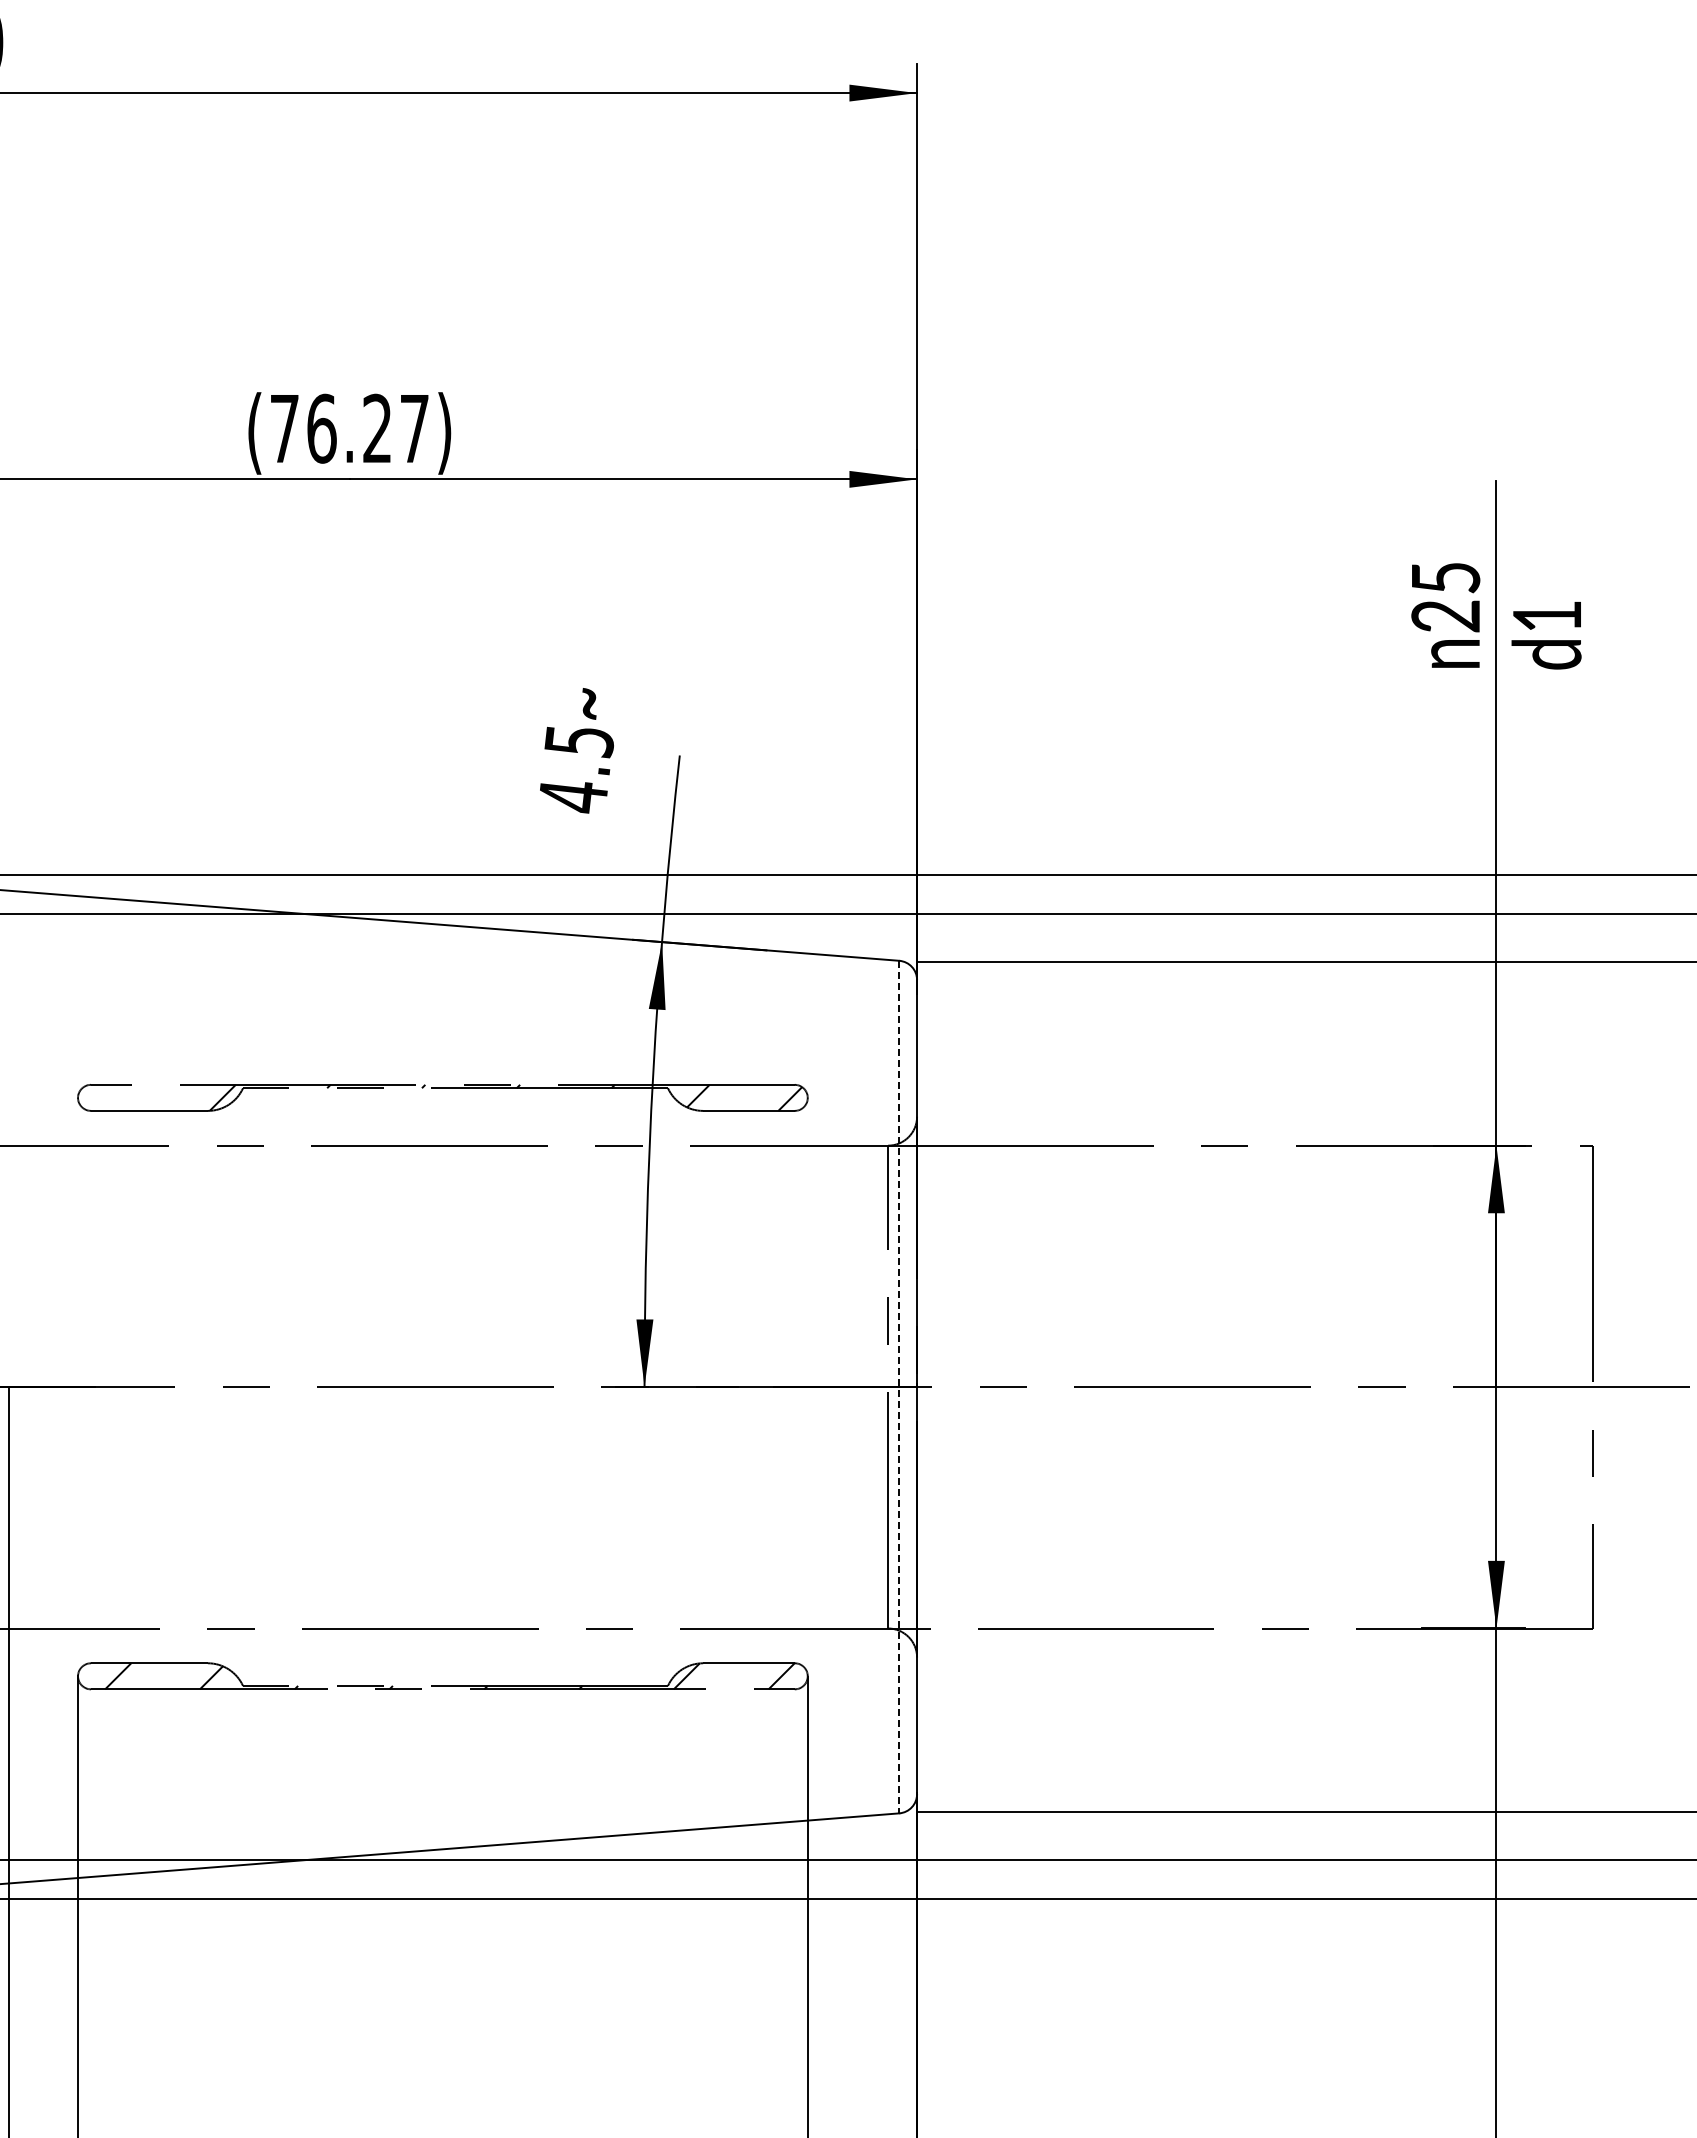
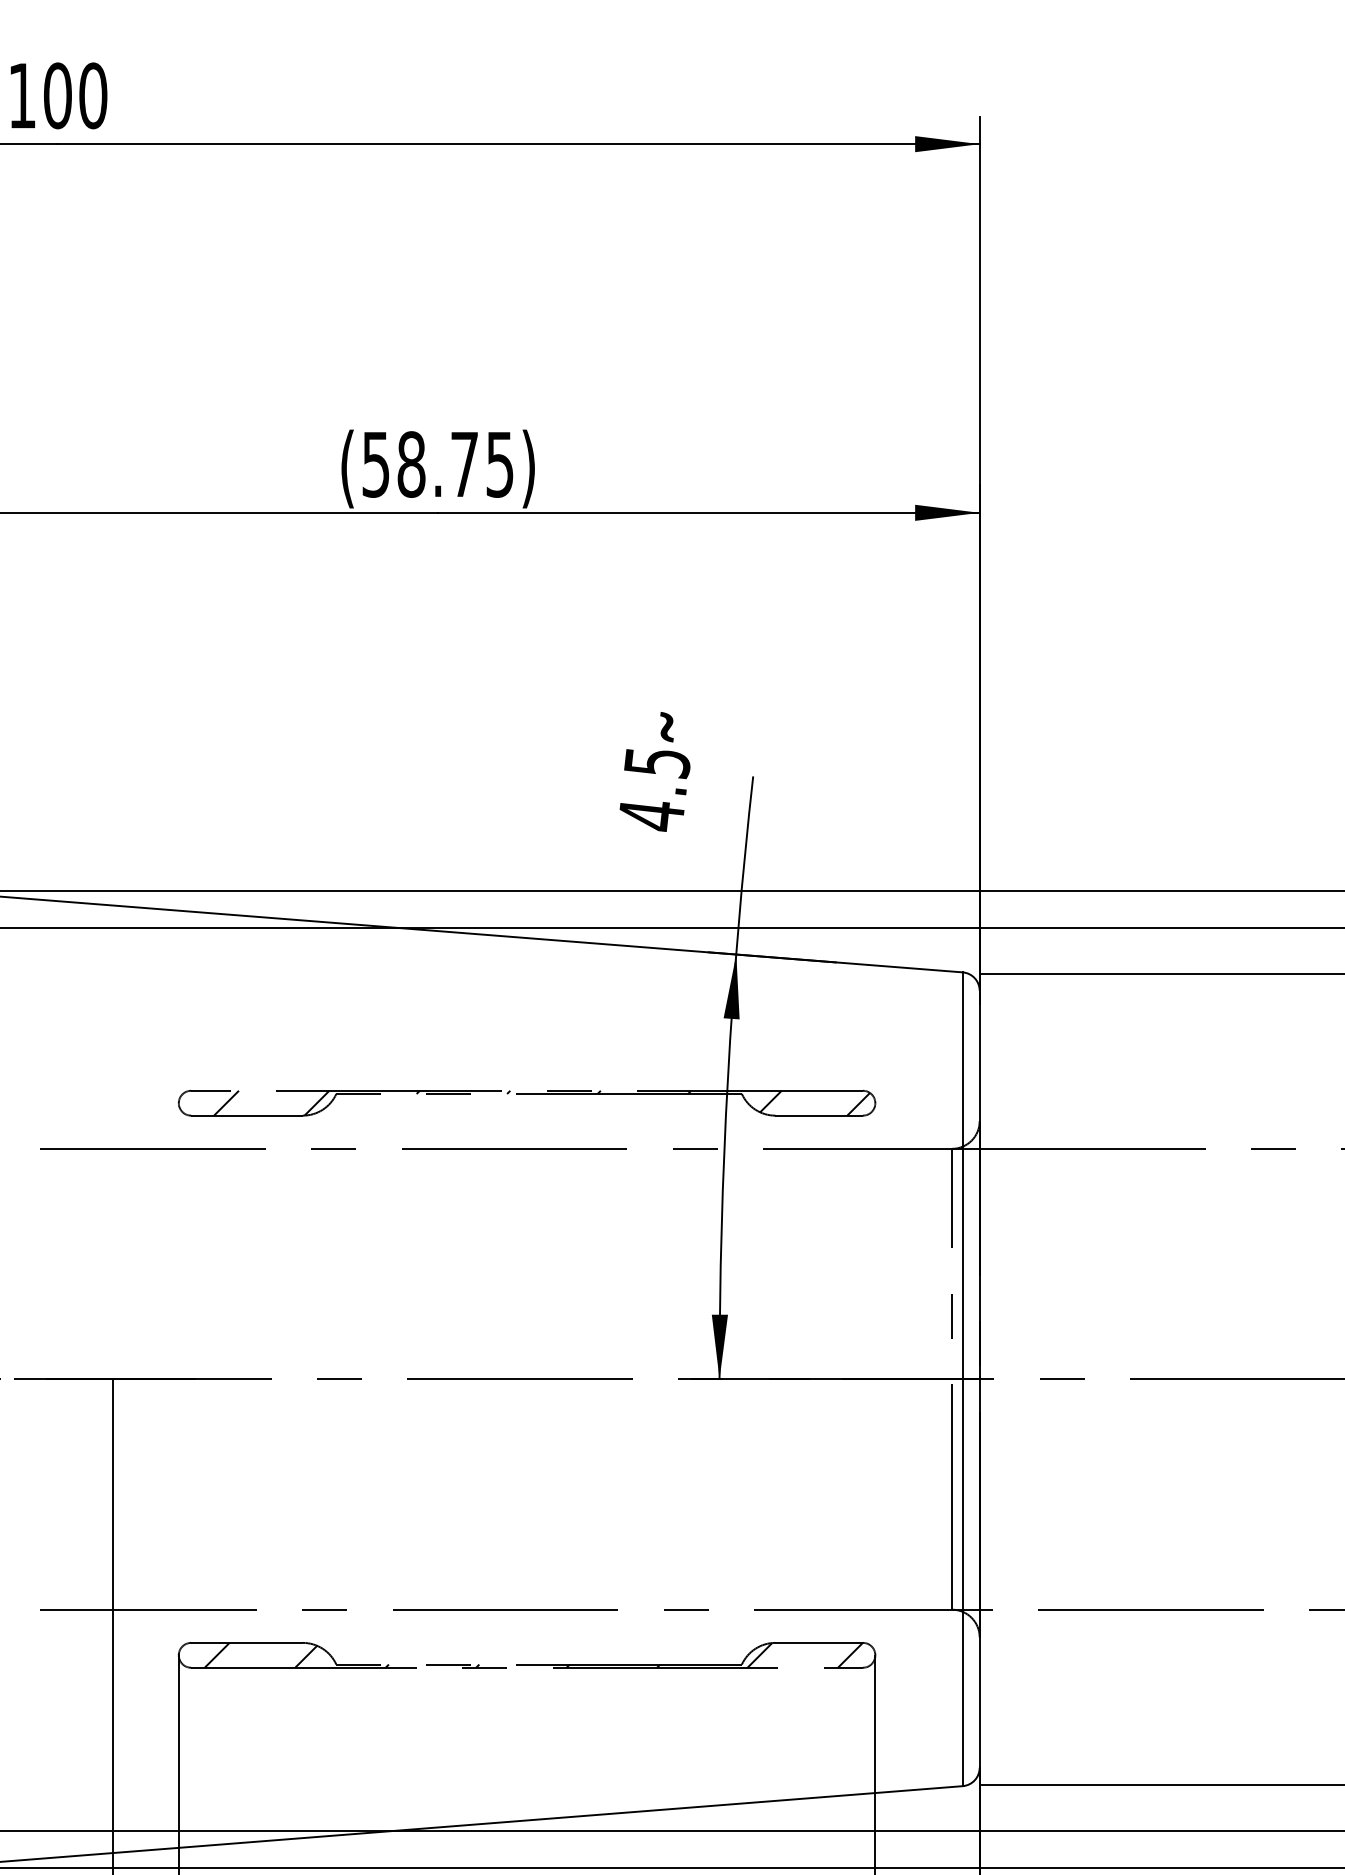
text: (349, 428) -> (437, 464), (76.27) -> (58.75)
line: (127, 1097) -> (226, 1102), added
line: (899, 1387) -> (962, 1379), dashed -> solid

